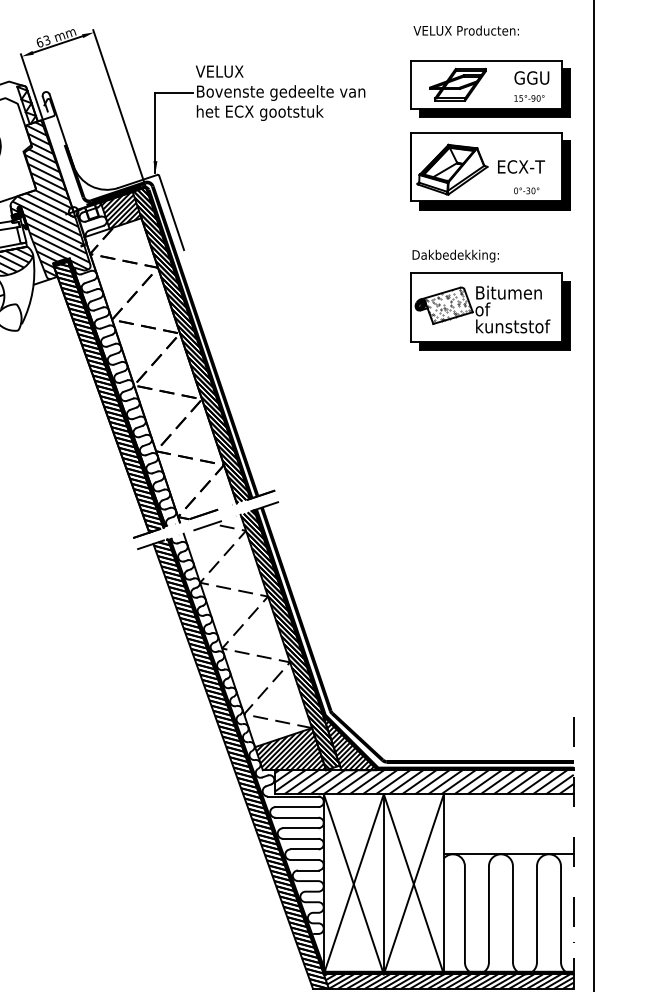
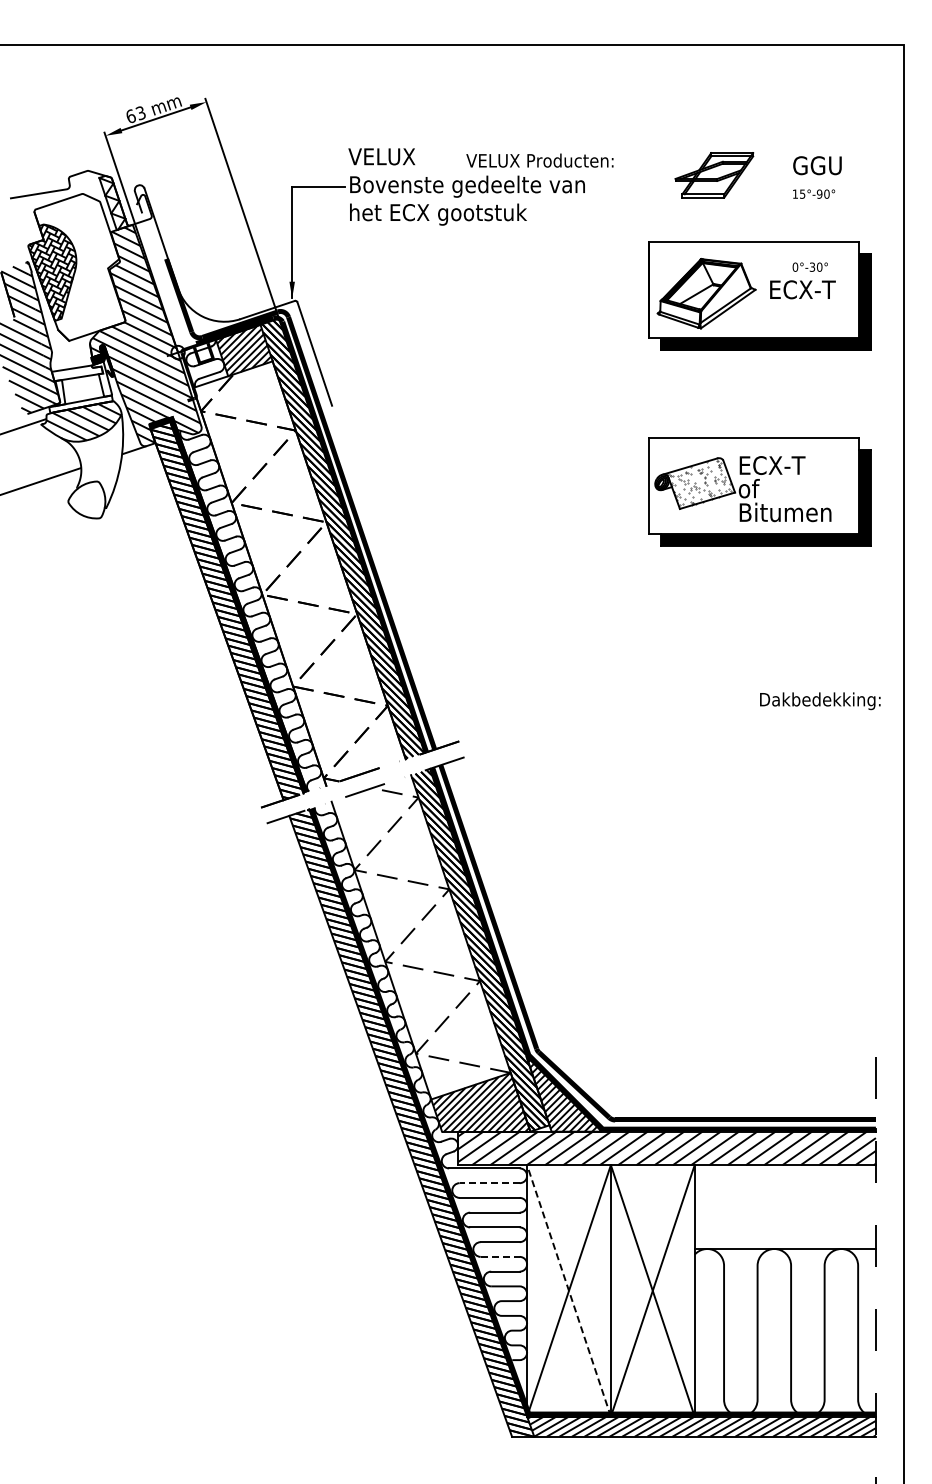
text: (465, 30) -> (539, 160), moved
part: (490, 89) -> (759, 181), removed
text: (526, 190) -> (809, 266), moved
text: (455, 256) -> (820, 701), moved
text: (511, 292) -> (789, 465), Bitumen -> ECX-T
text: (513, 326) -> (791, 512), kunststof -> Bitumen
line: (296, 807) -> (489, 1183), solid -> dashed
line: (304, 859) -> (500, 1256), solid -> dashed
line: (353, 884) -> (568, 1290), solid -> dashed

